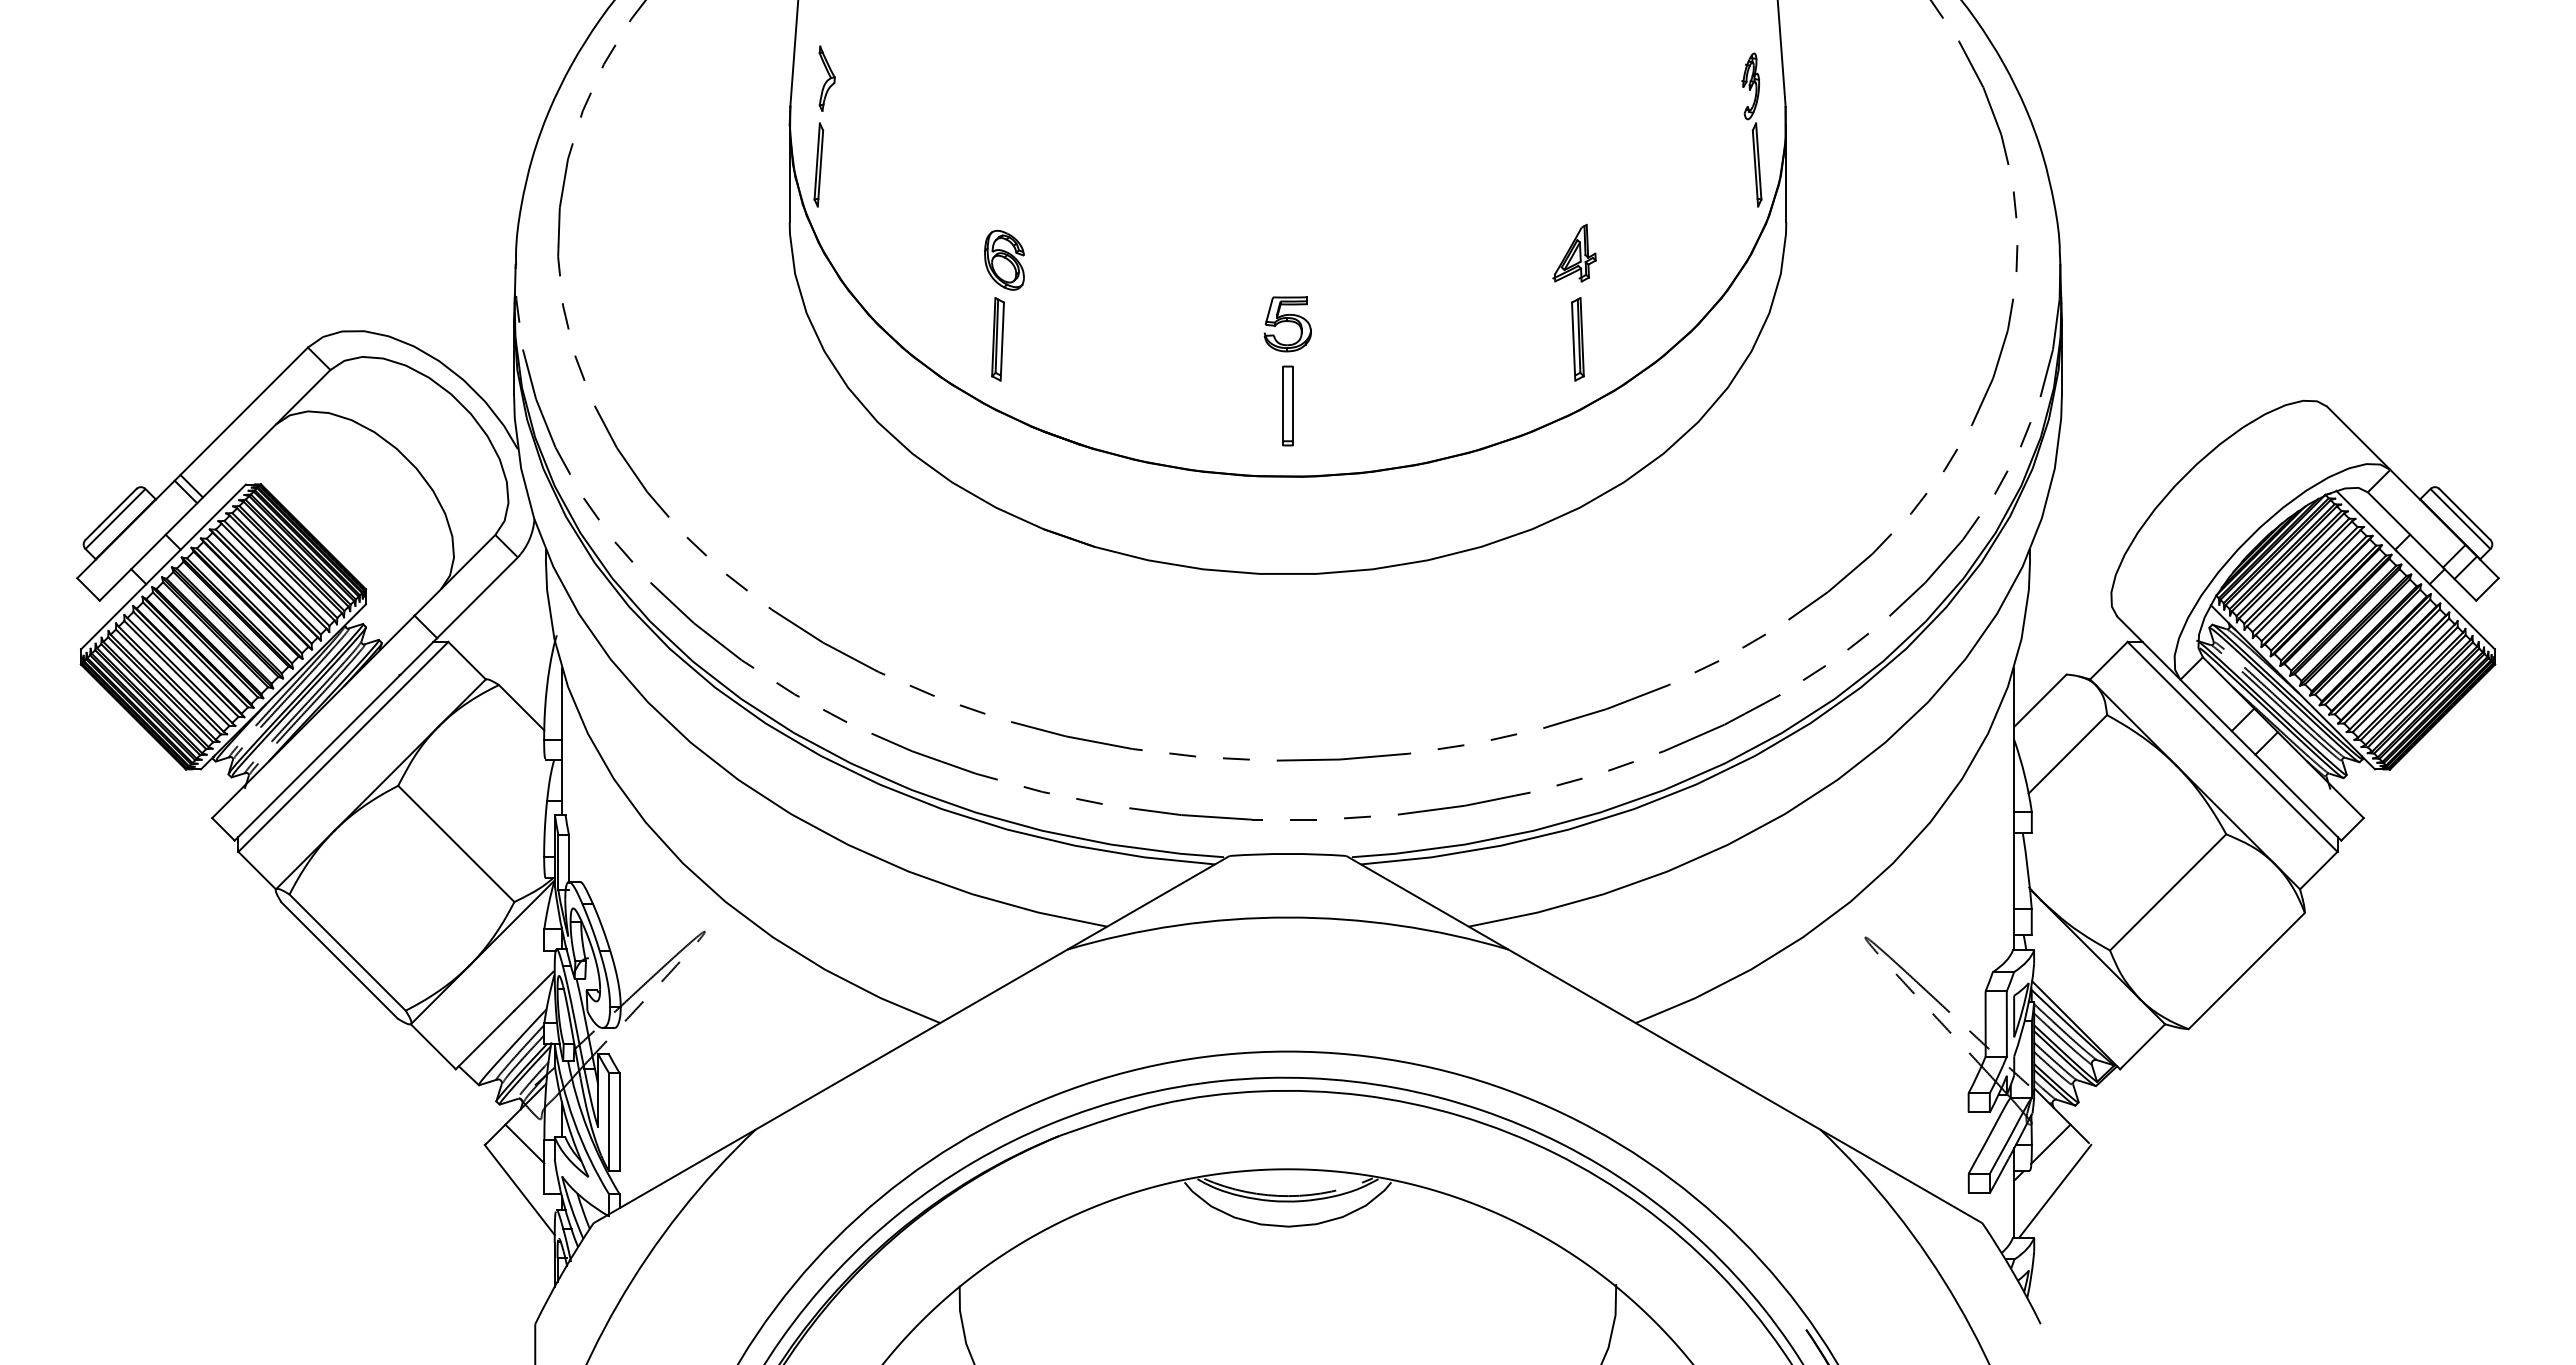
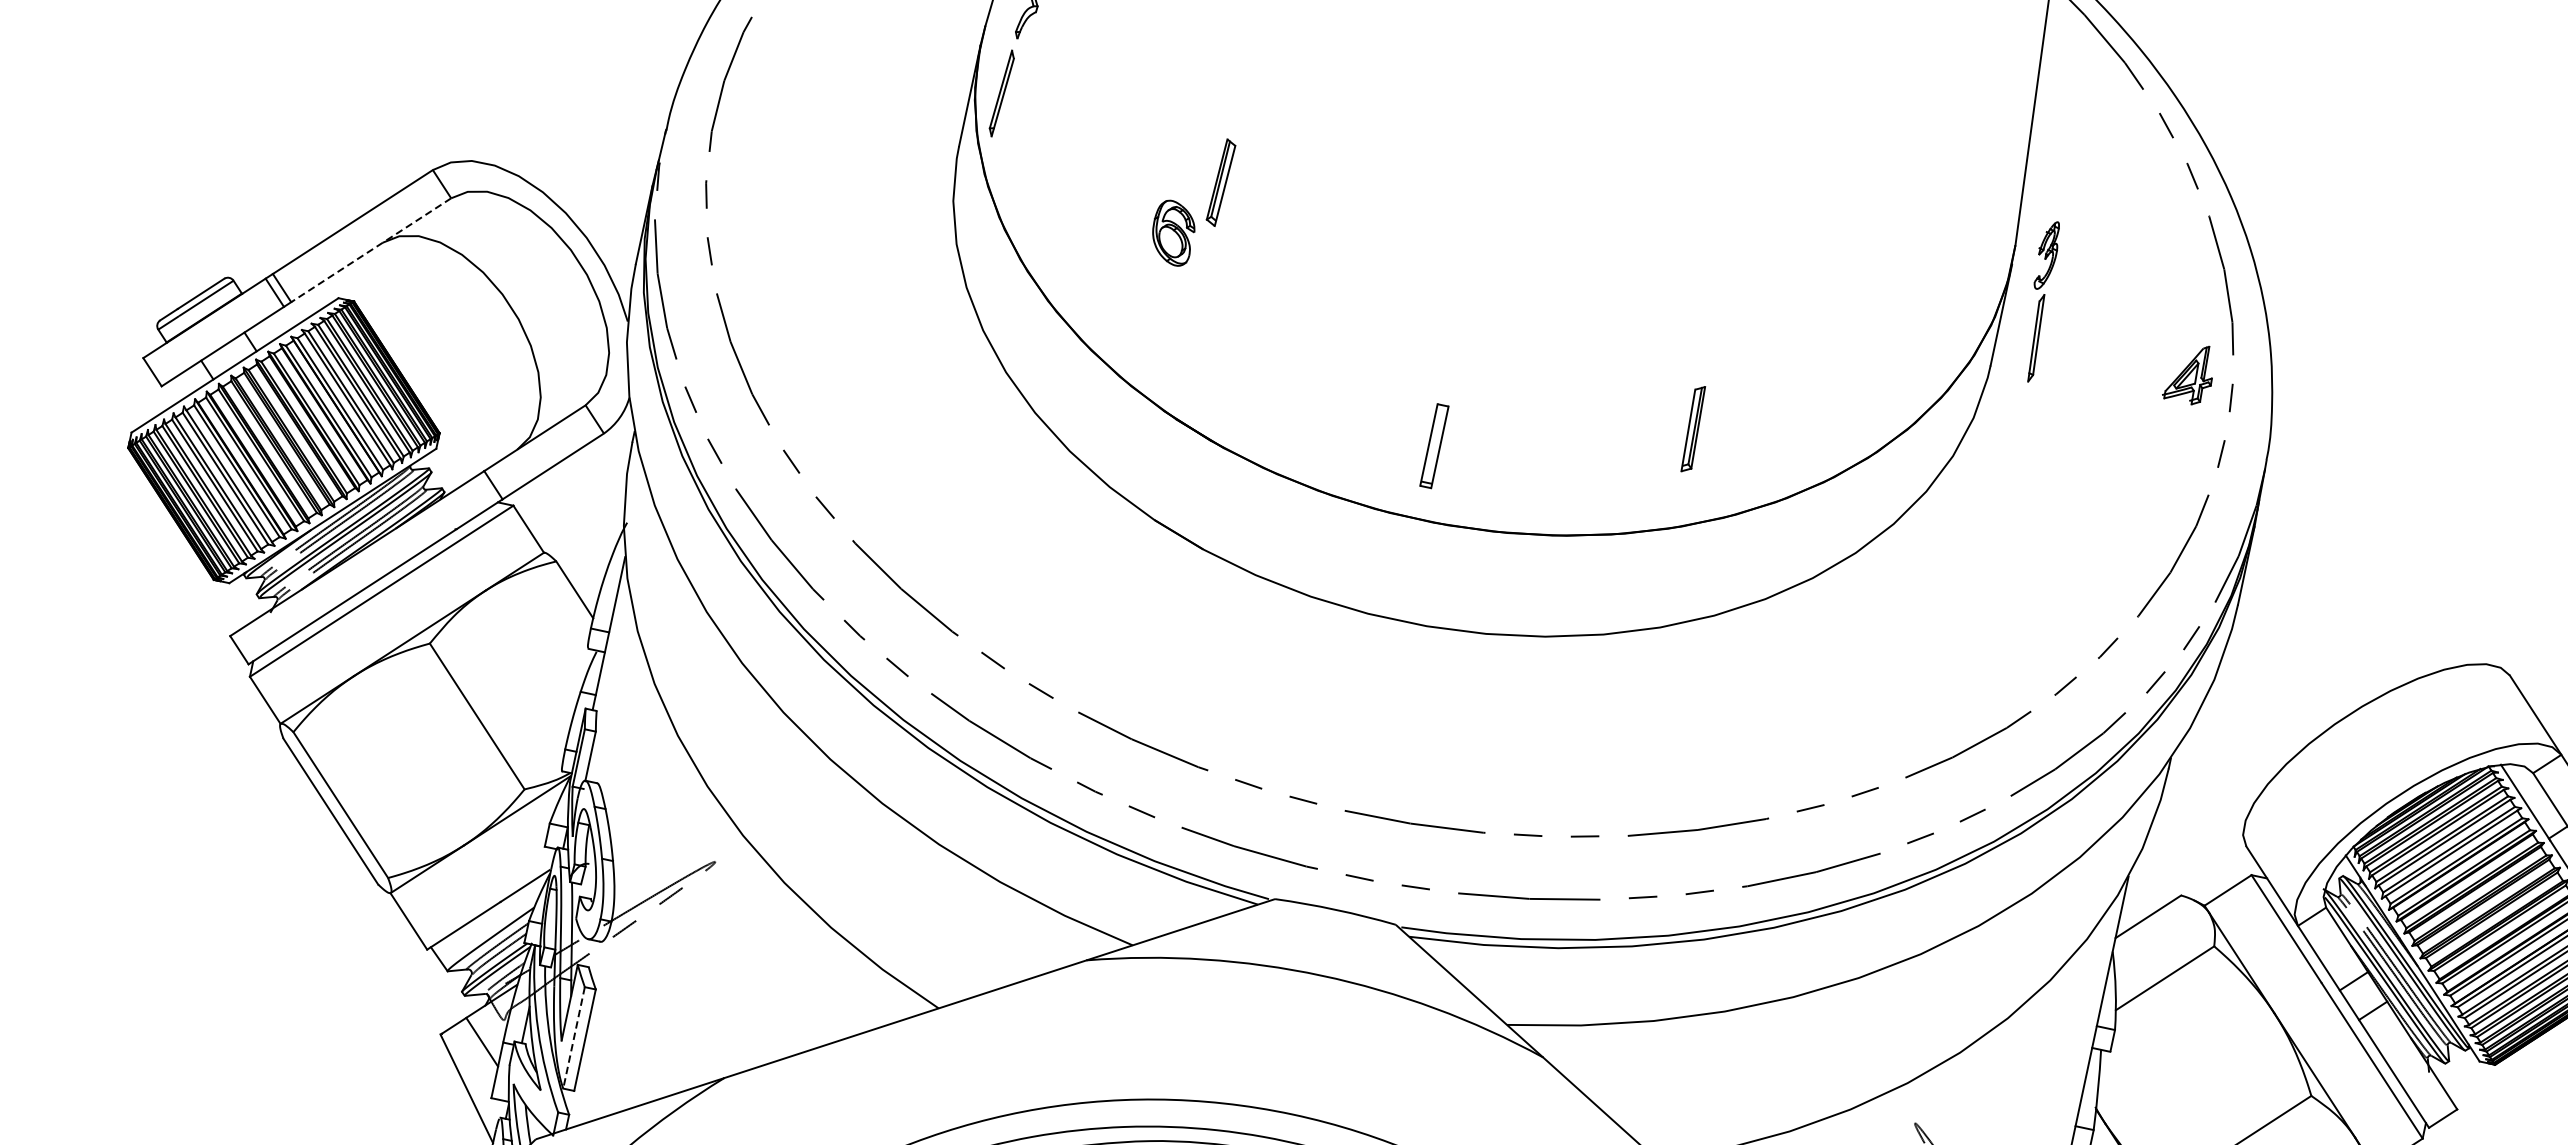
part: (1751, 129) -> (2038, 300), moved
part: (1574, 253) -> (2190, 373), moved
part: (1287, 324) -> (1451, 361), removed
part: (997, 339) -> (1220, 182), moved
part: (1577, 339) -> (1692, 429), moved
line: (266, 434) -> (370, 250), solid -> dashed
line: (608, 1122) -> (573, 1038), solid -> dashed

